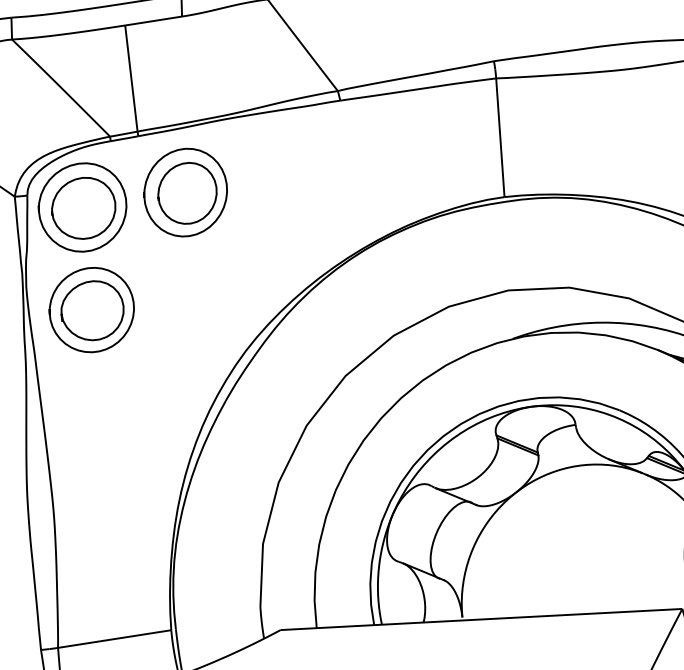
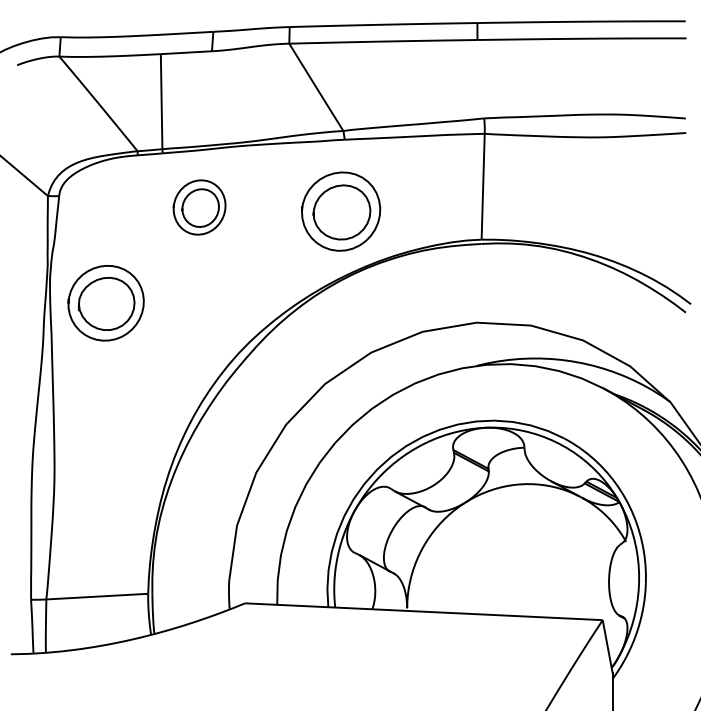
part: (185, 192) -> (199, 207), size x0.7
part: (83, 207) -> (341, 211), moved

